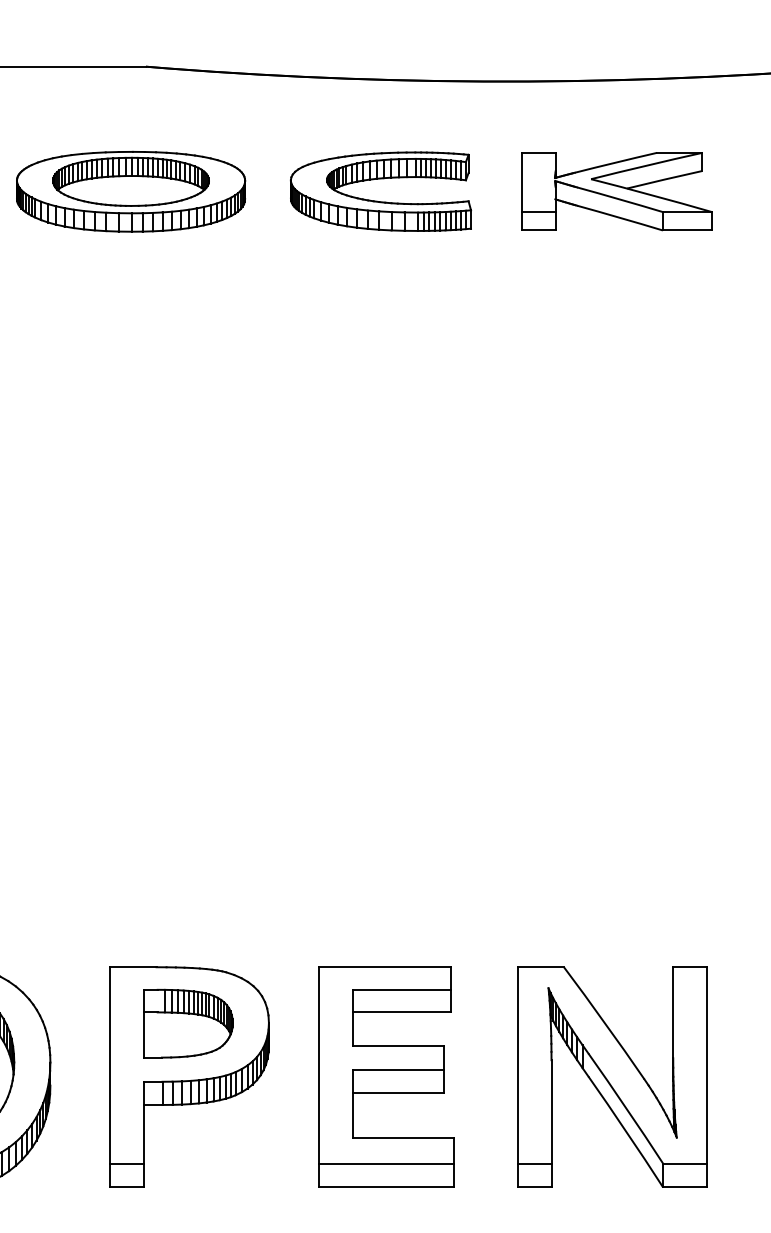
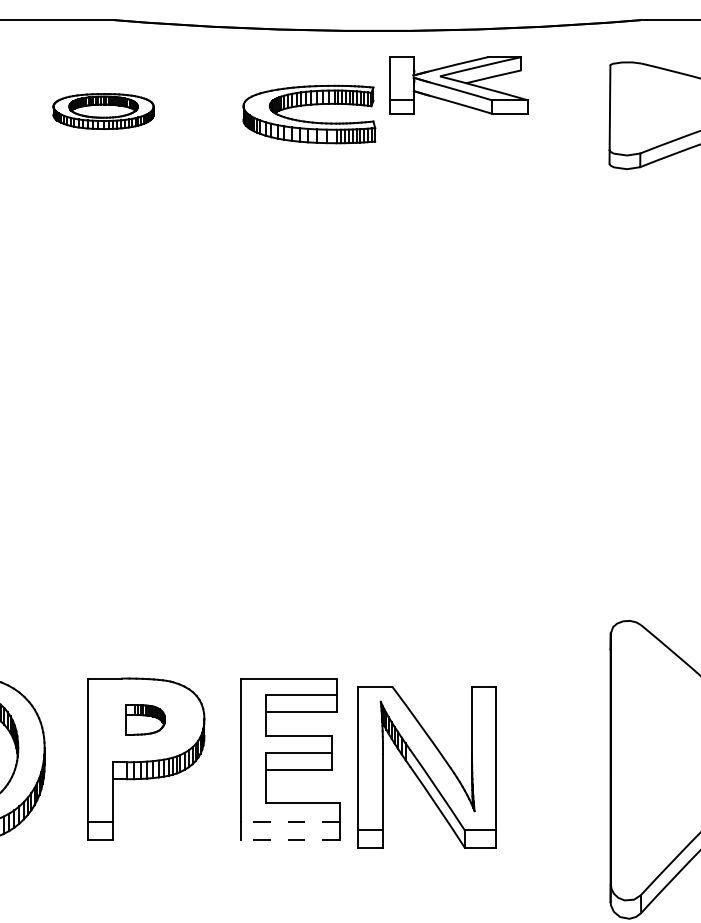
part: (130, 191) -> (103, 111), size x0.6
part: (616, 191) -> (458, 85), moved
part: (381, 201) -> (309, 121), moved
part: (188, 1023) -> (145, 719), size x0.6
part: (610, 1077) -> (426, 767), moved
line: (385, 1164) -> (289, 822), solid -> dashed
line: (385, 1187) -> (289, 839), solid -> dashed

